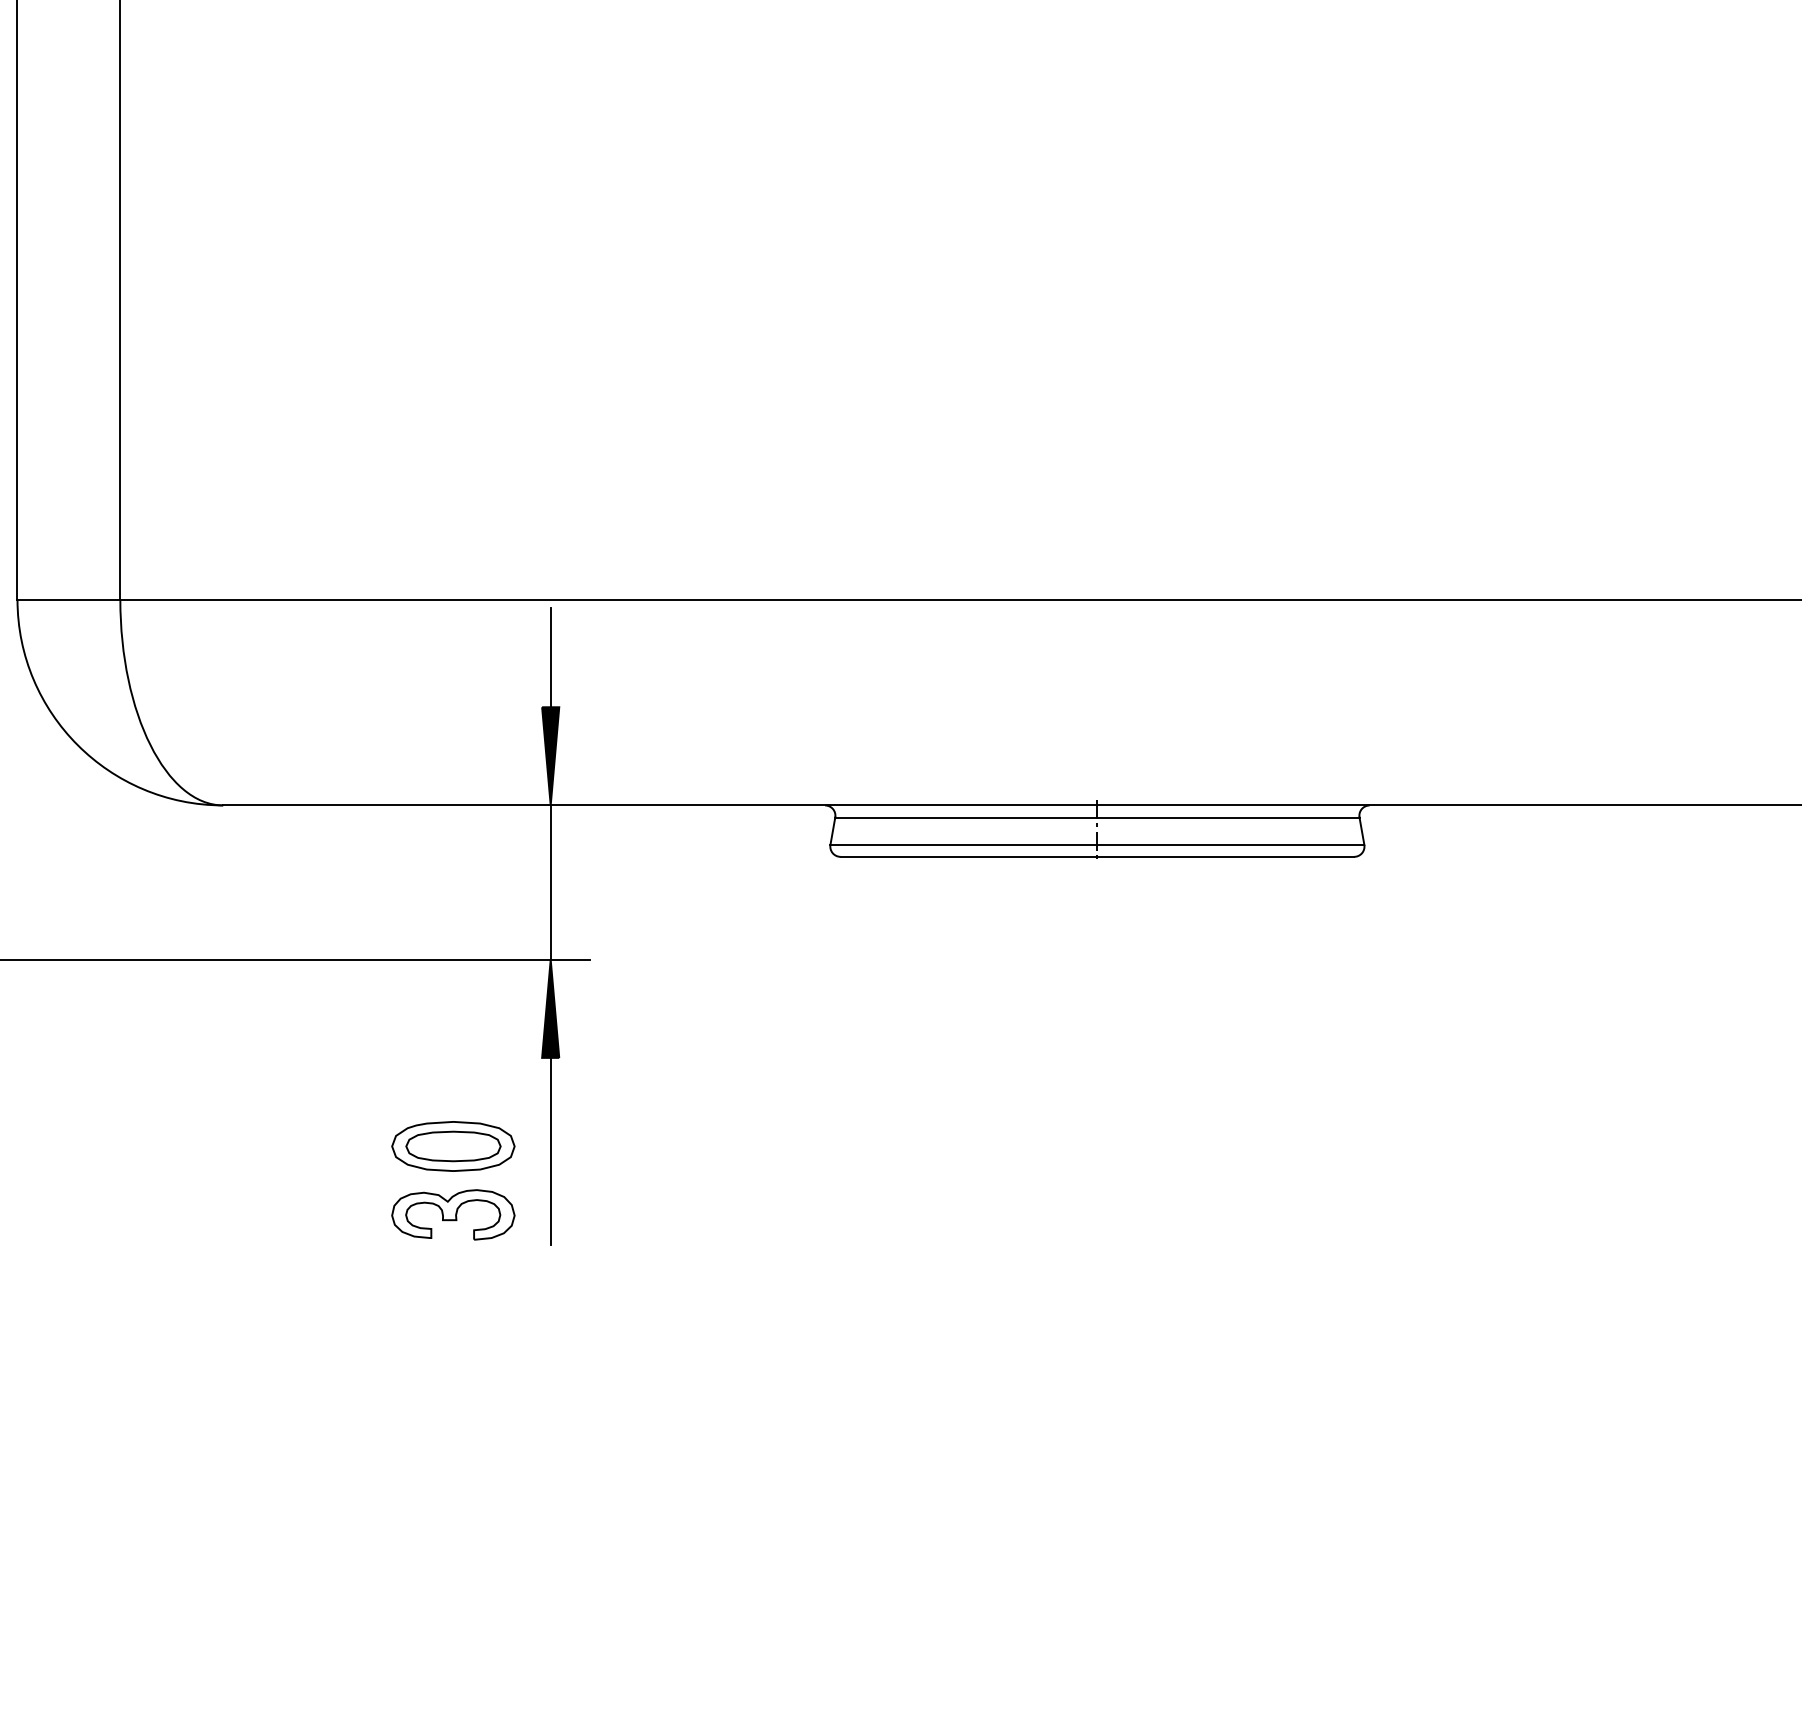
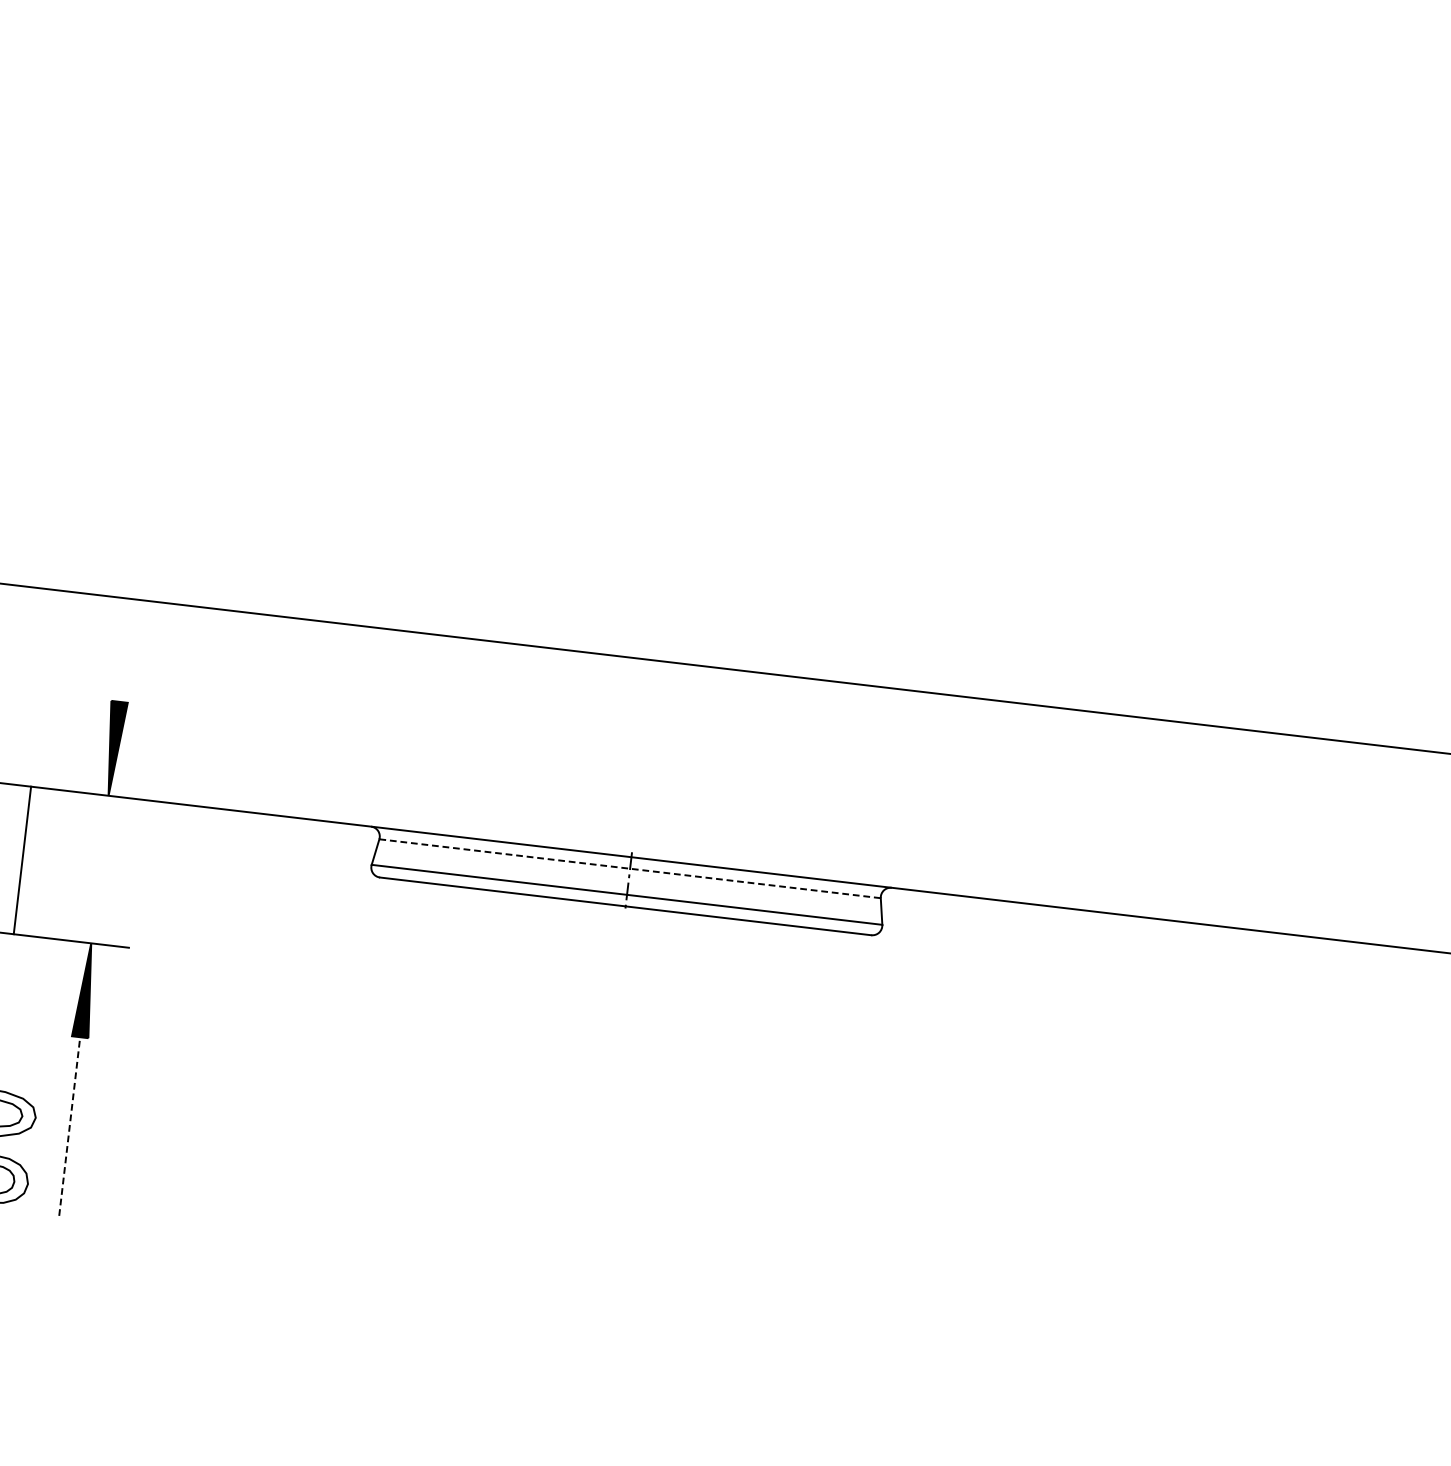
line: (550, 657) -> (125, 654), removed
line: (1097, 817) -> (630, 868), solid -> dashed
line: (550, 882) -> (22, 860), moved
line: (550, 1150) -> (69, 1125), solid -> dashed

